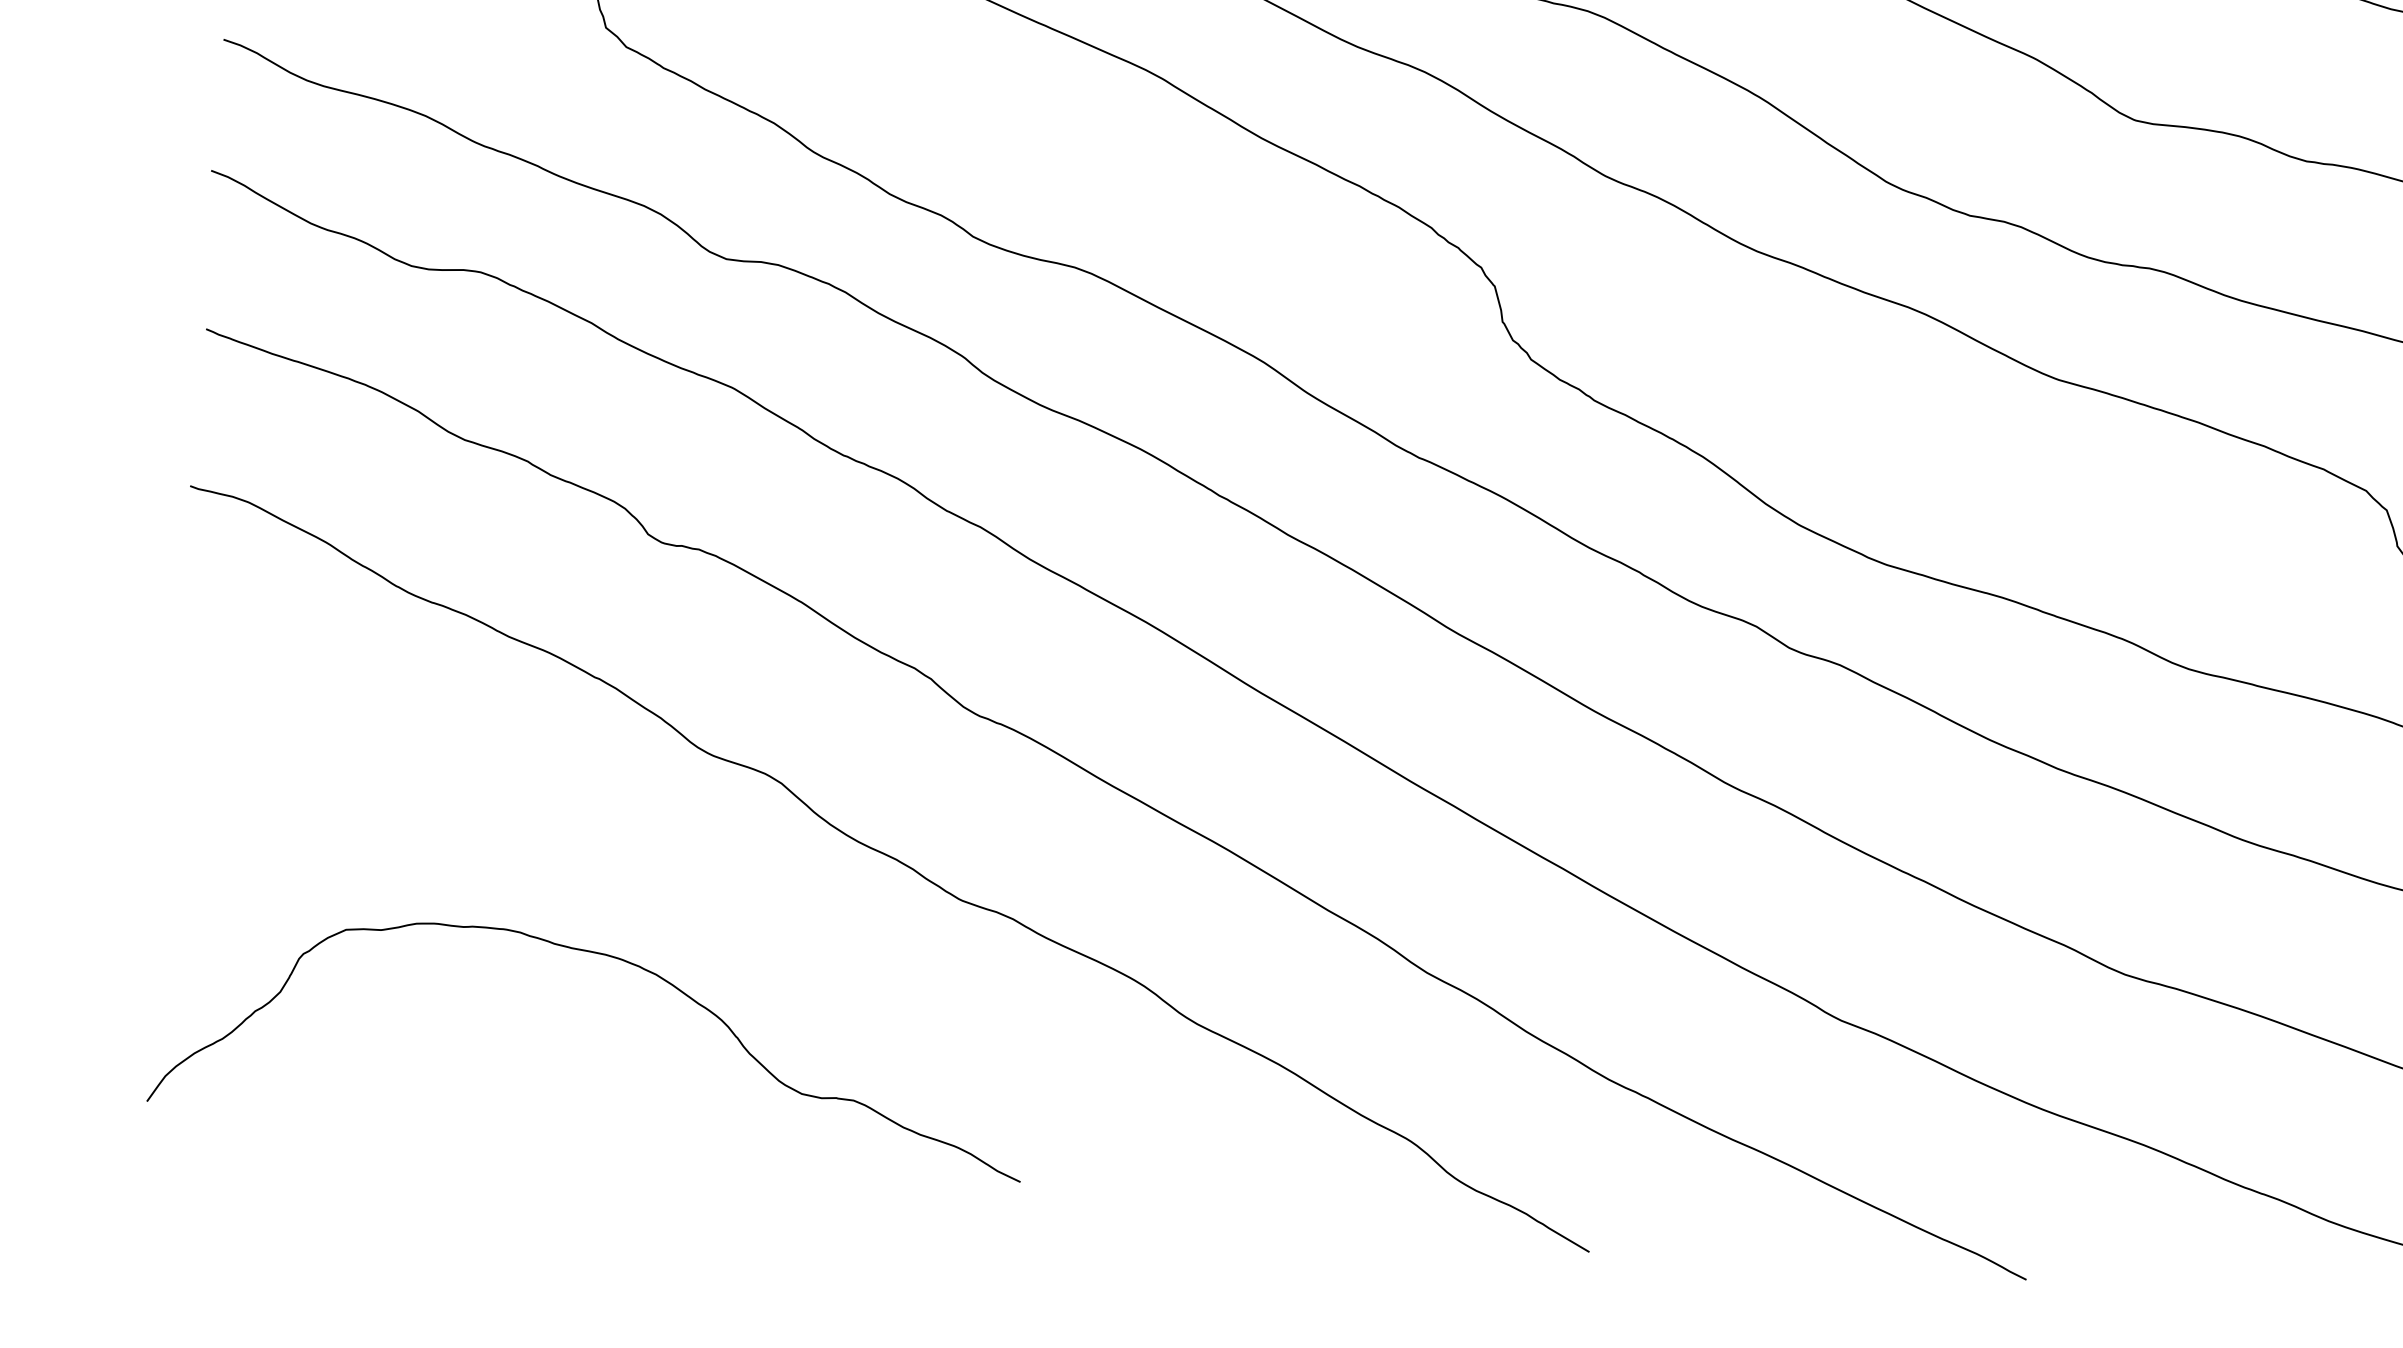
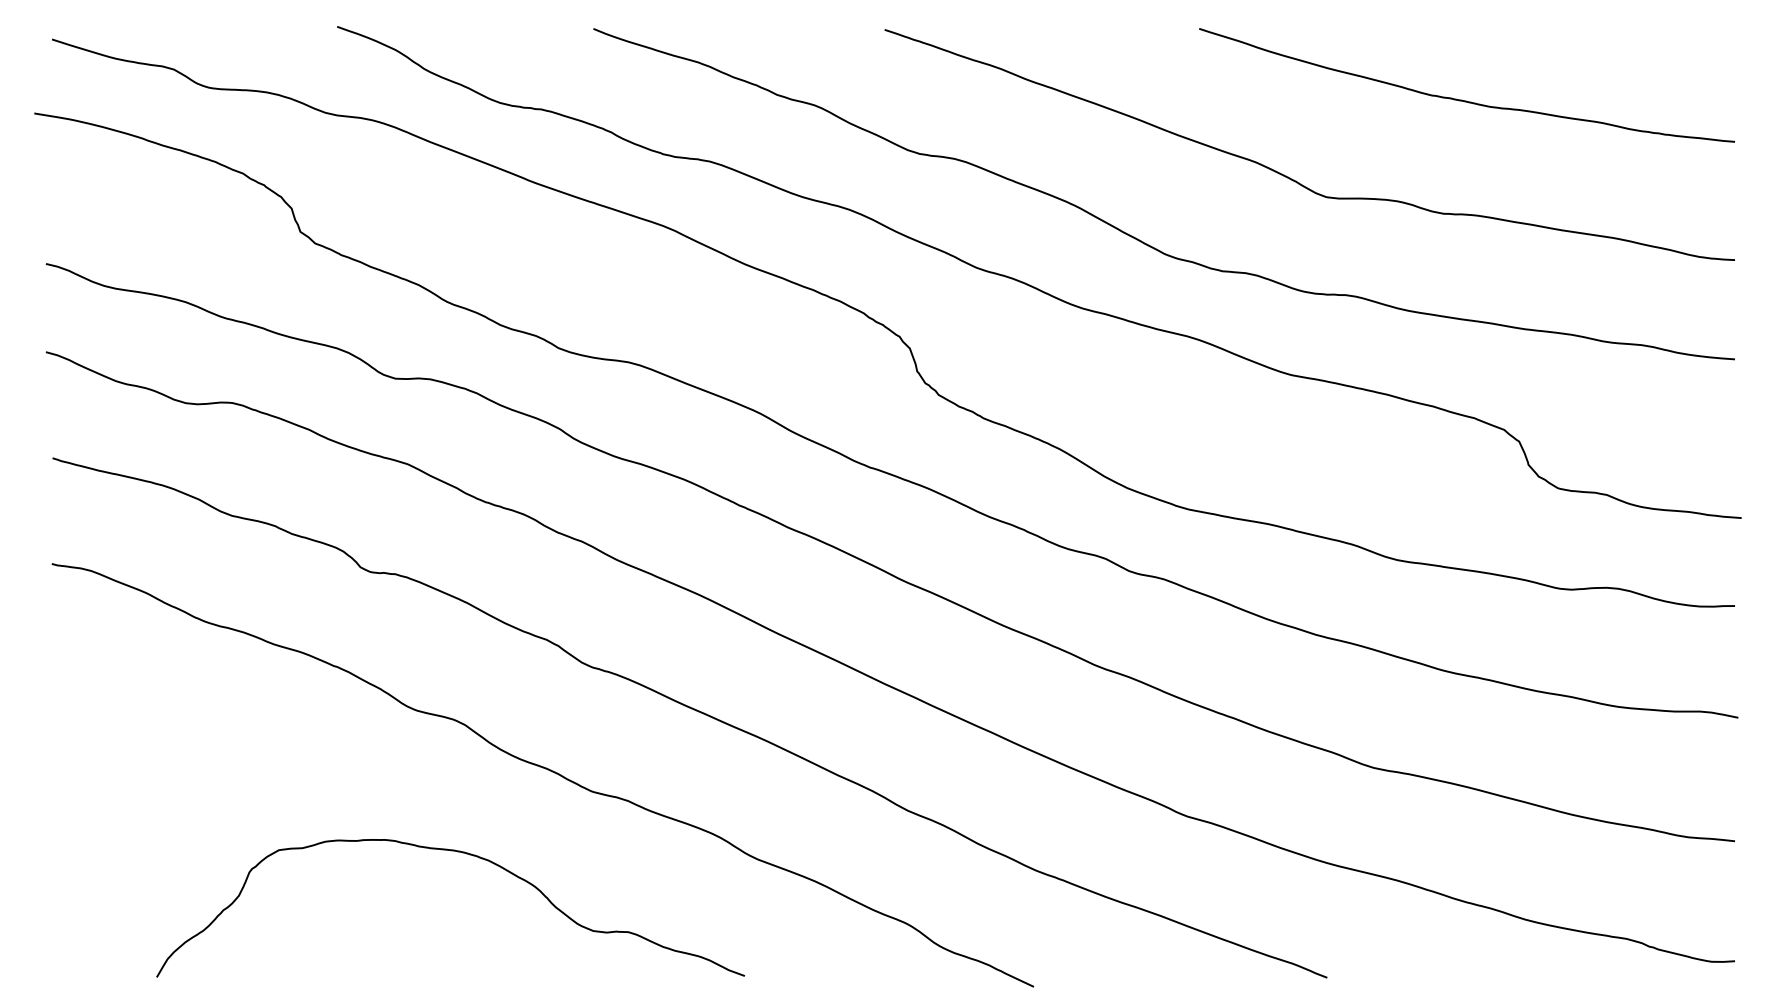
curve: (618, 960) -> (462, 853), moved

